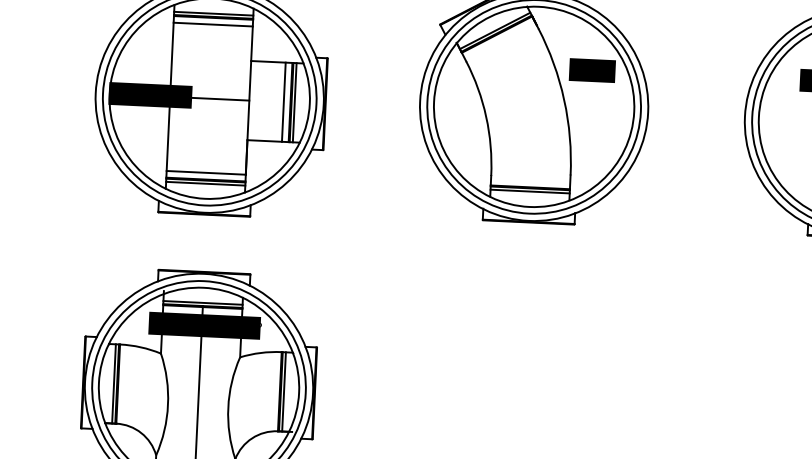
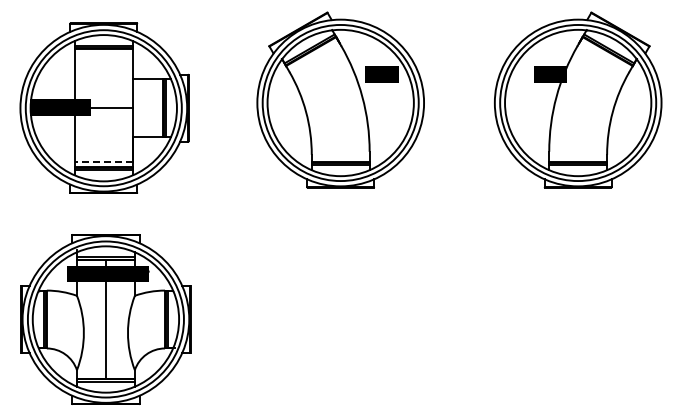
line: (212, 25) -> (103, 54), removed
line: (283, 102) -> (157, 108), removed
line: (205, 172) -> (103, 162), solid -> dashed

